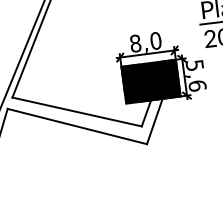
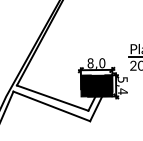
text: (196, 85) -> (122, 91), 5,6 -> 5,4

